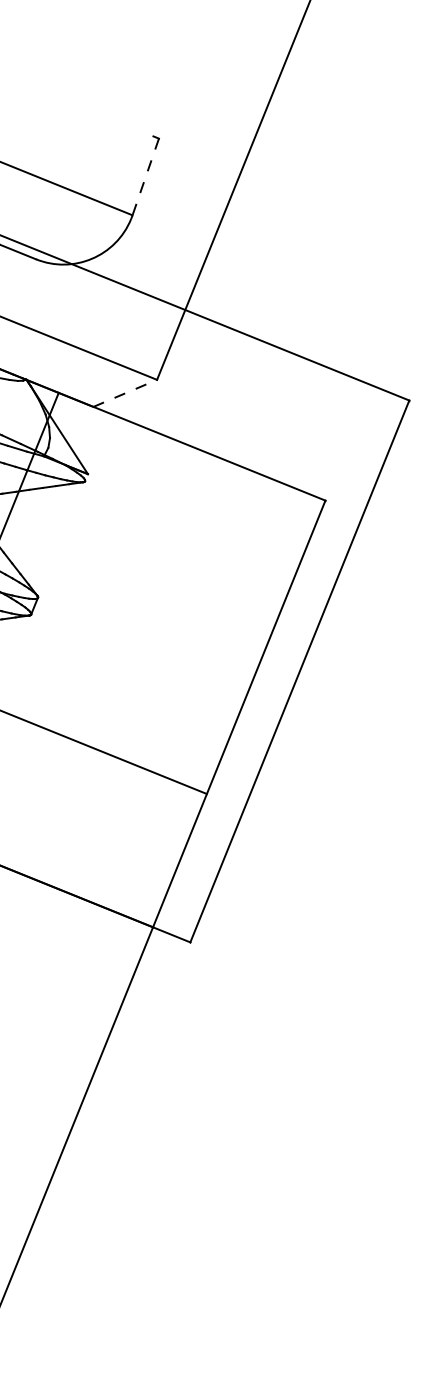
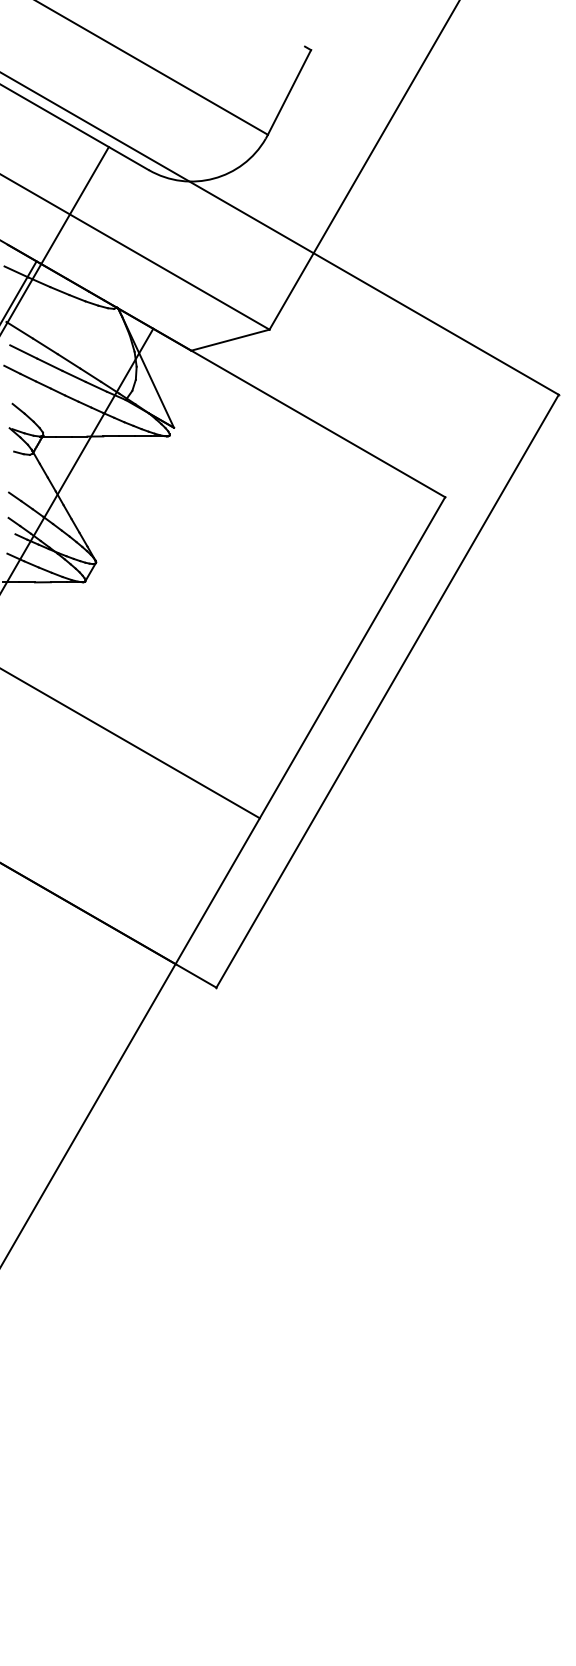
line: (145, 177) -> (289, 92), dashed -> solid
line: (125, 393) -> (230, 340), dashed -> solid

